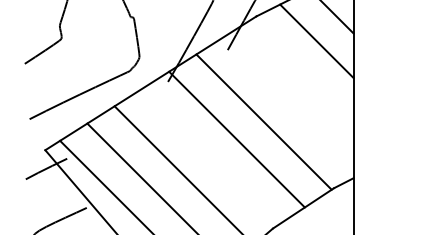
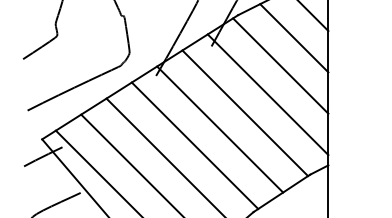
line: (302, 70) -> (280, 65), added
line: (288, 101) -> (267, 94), added
line: (209, 156) -> (194, 145), added

